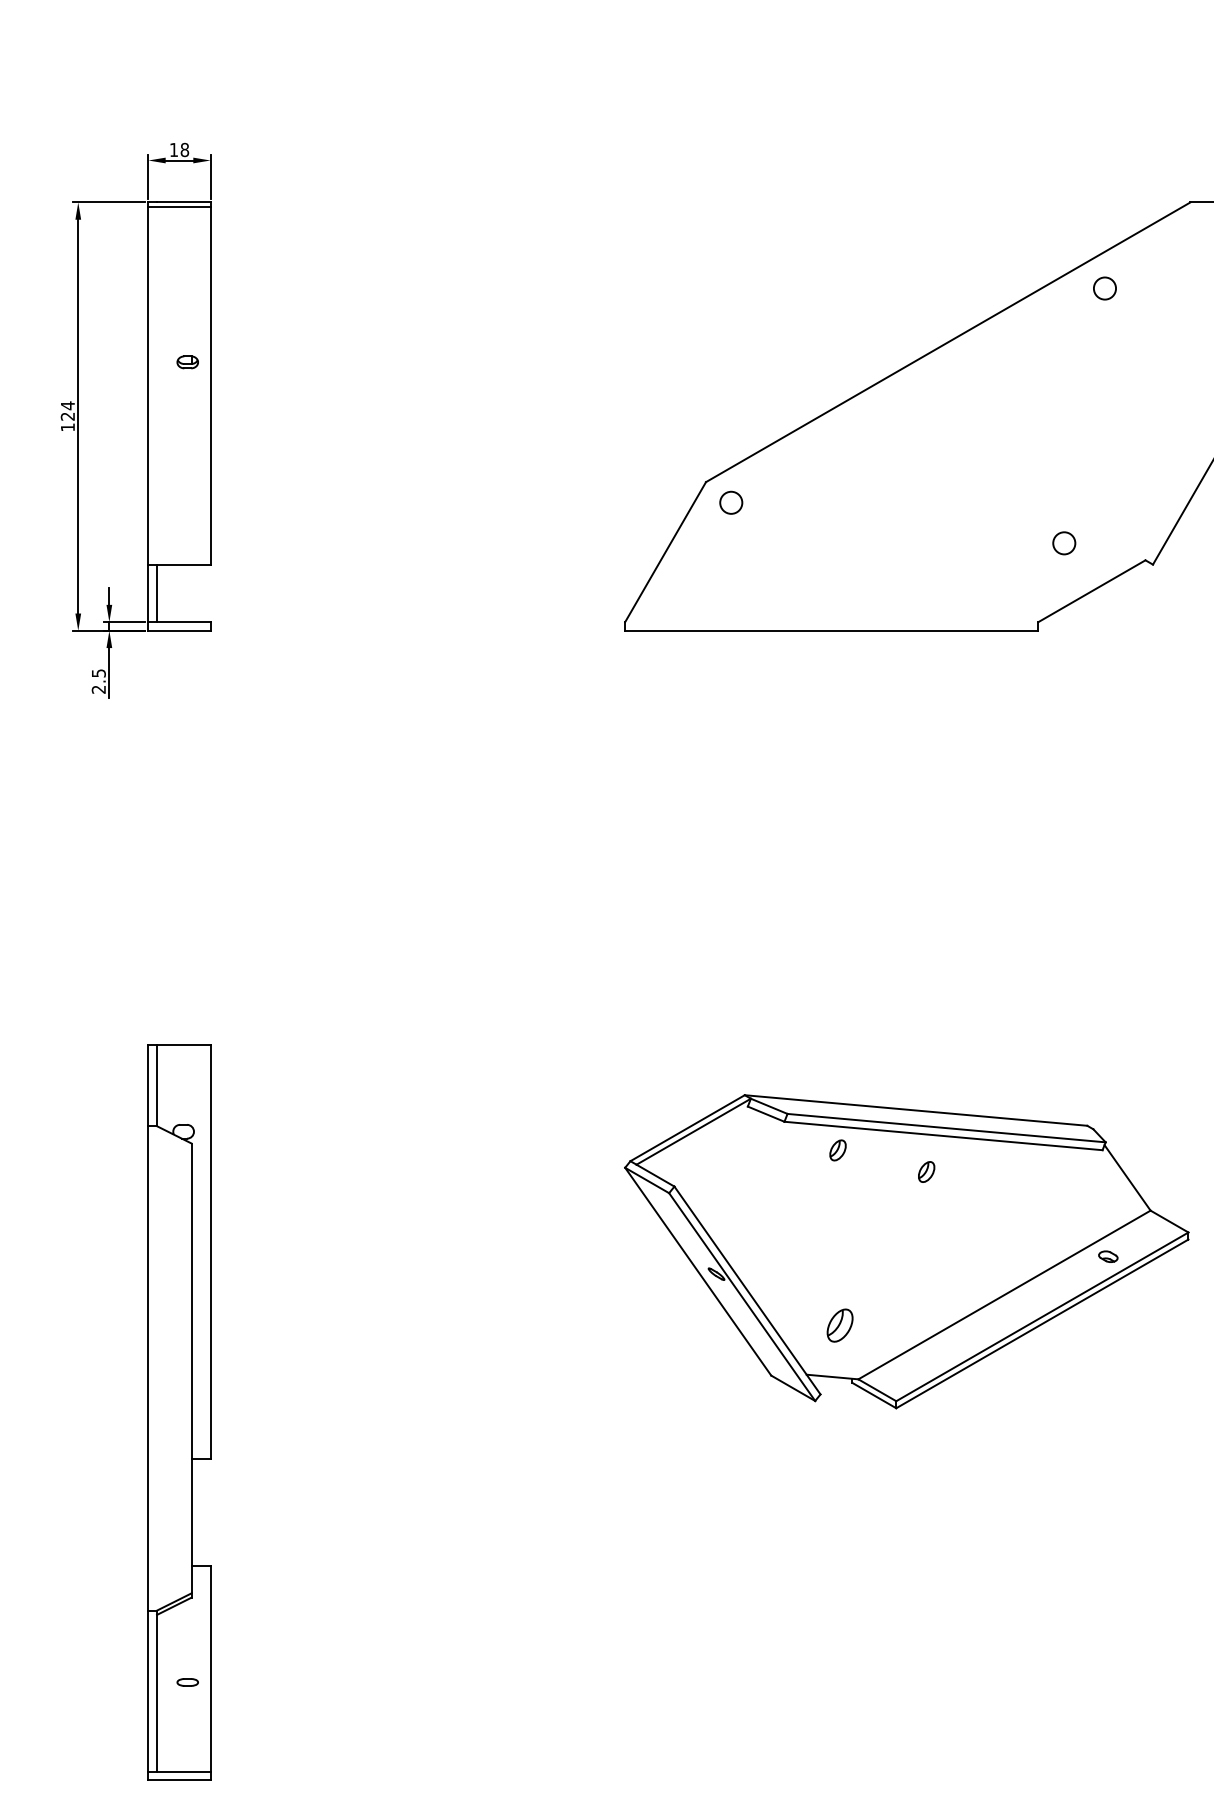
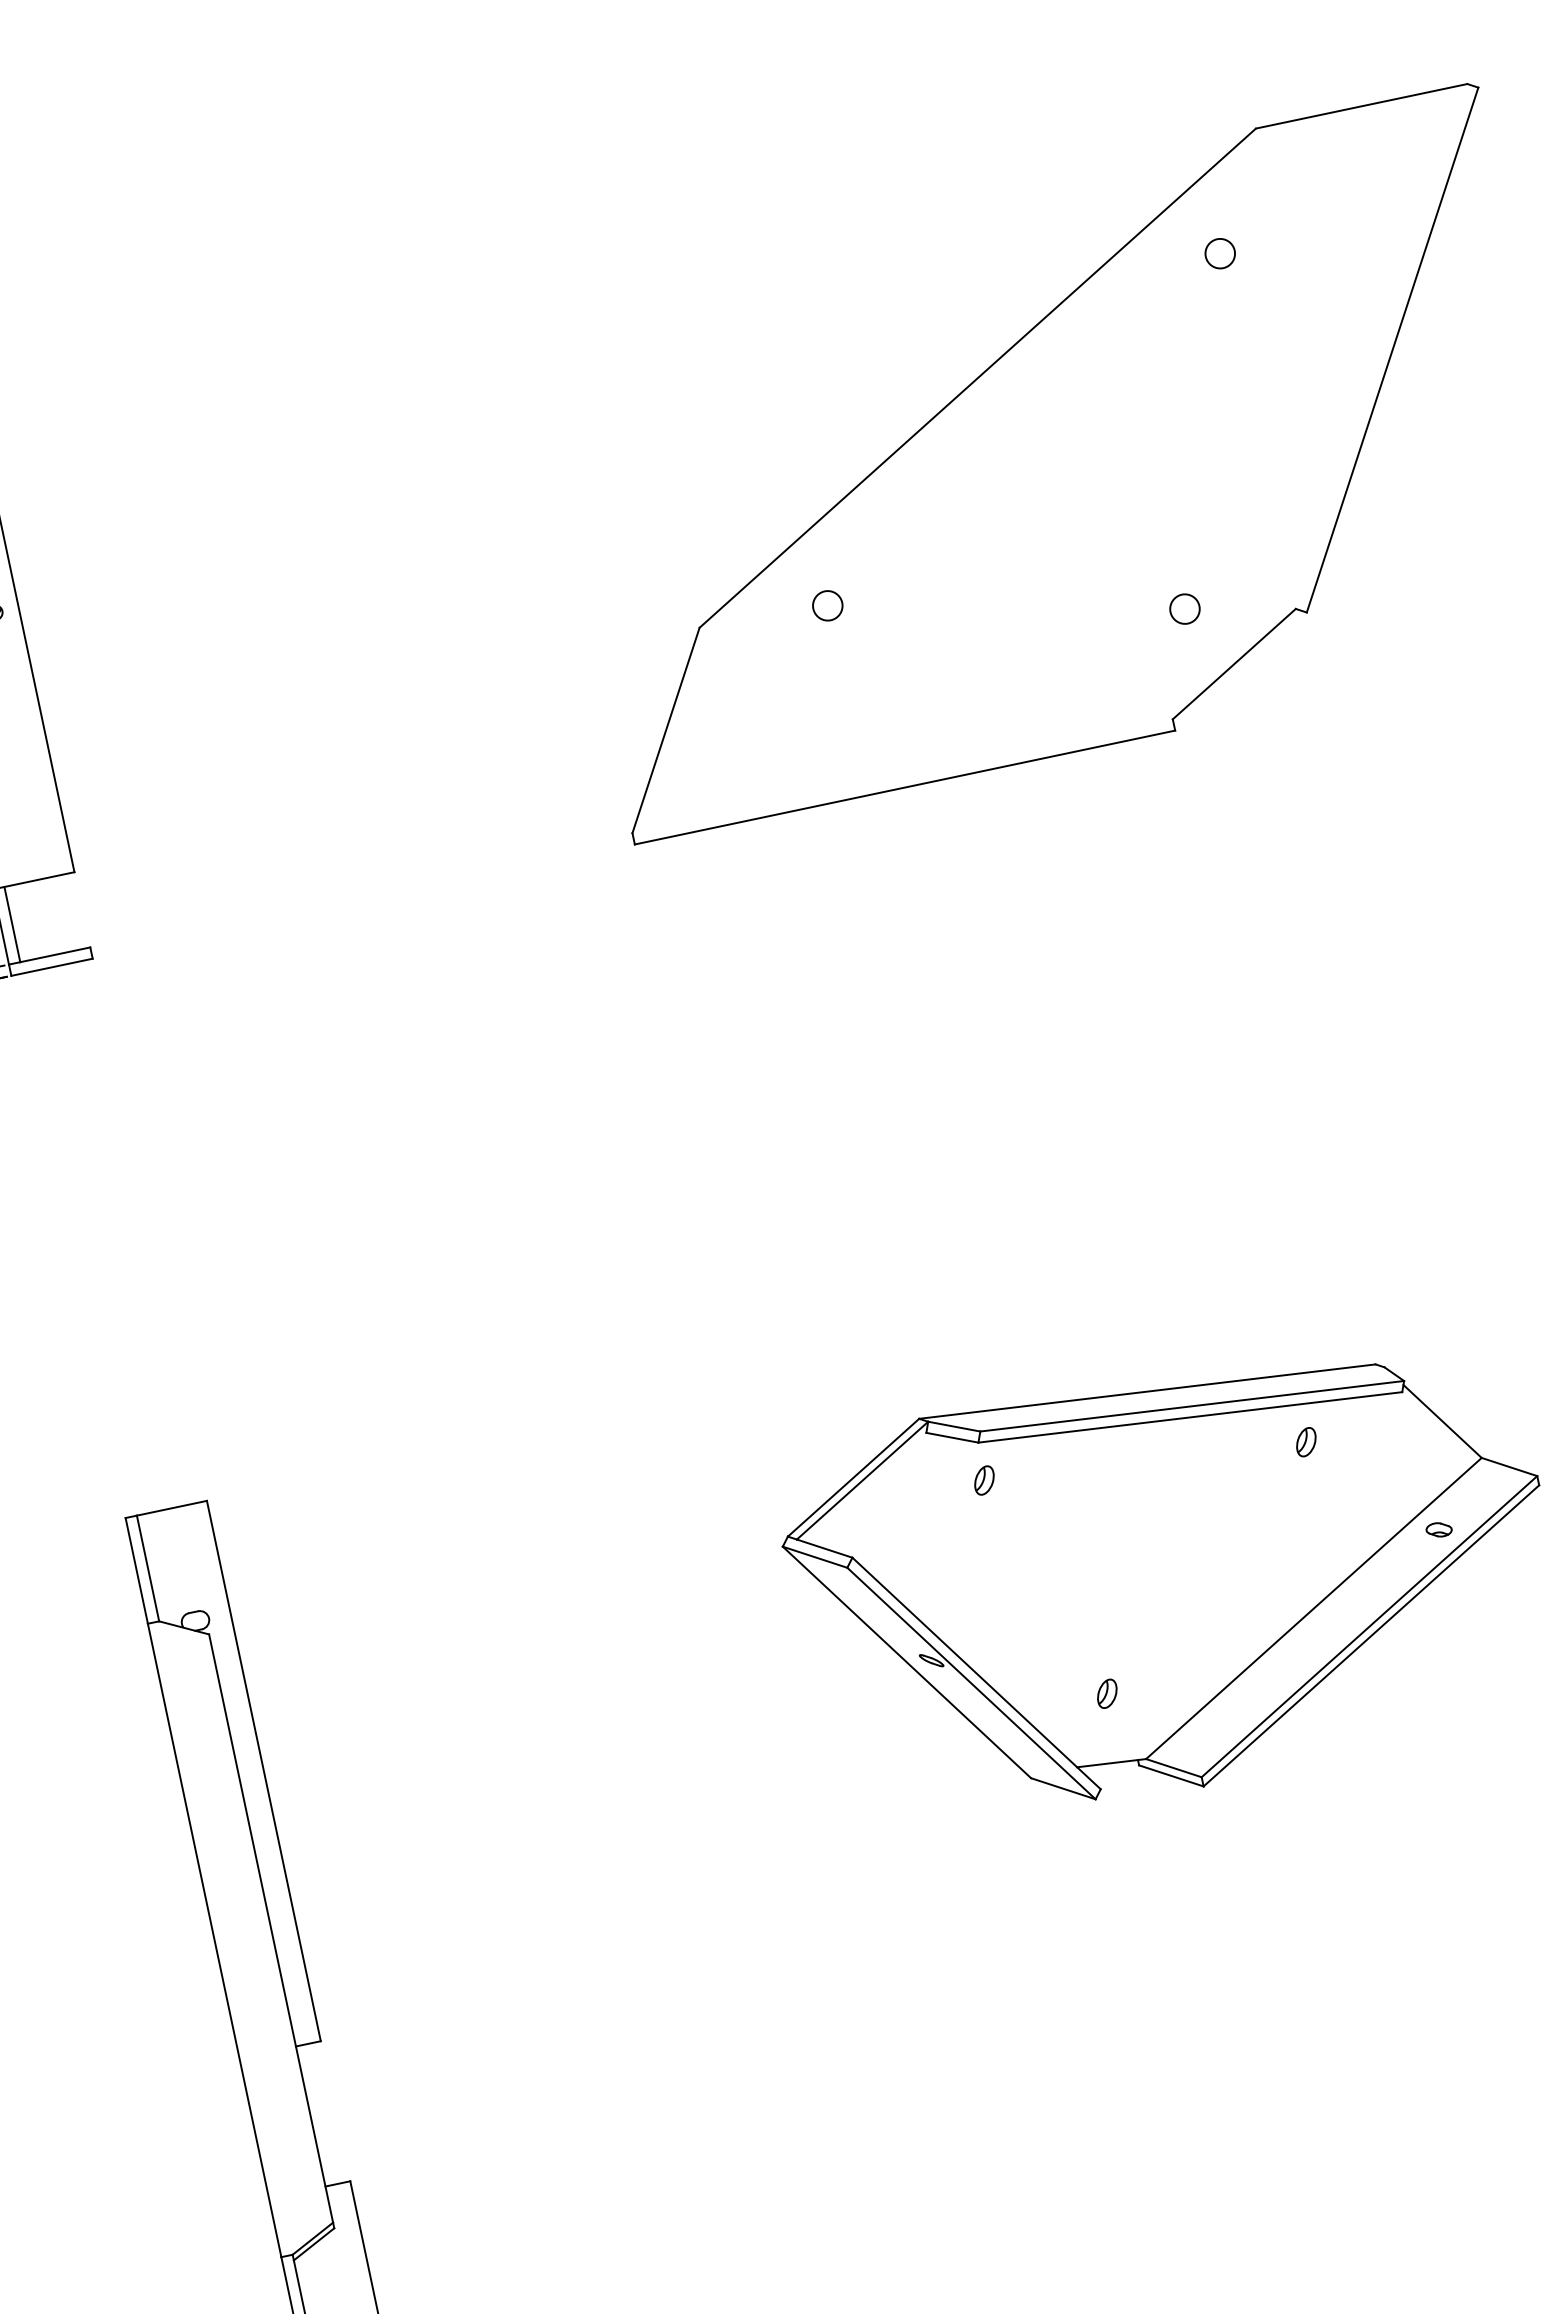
circle: (1104, 288) -> (1219, 253), moved
circle: (731, 502) -> (827, 605), moved
part: (837, 1150) -> (983, 1480), moved
part: (926, 1171) -> (1306, 1441), moved
part: (839, 1325) -> (1106, 1693), size x0.62

